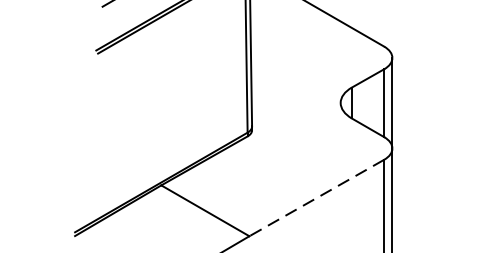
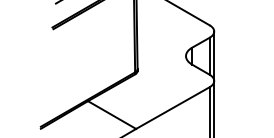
line: (315, 198) -> (172, 108), dashed -> solid

